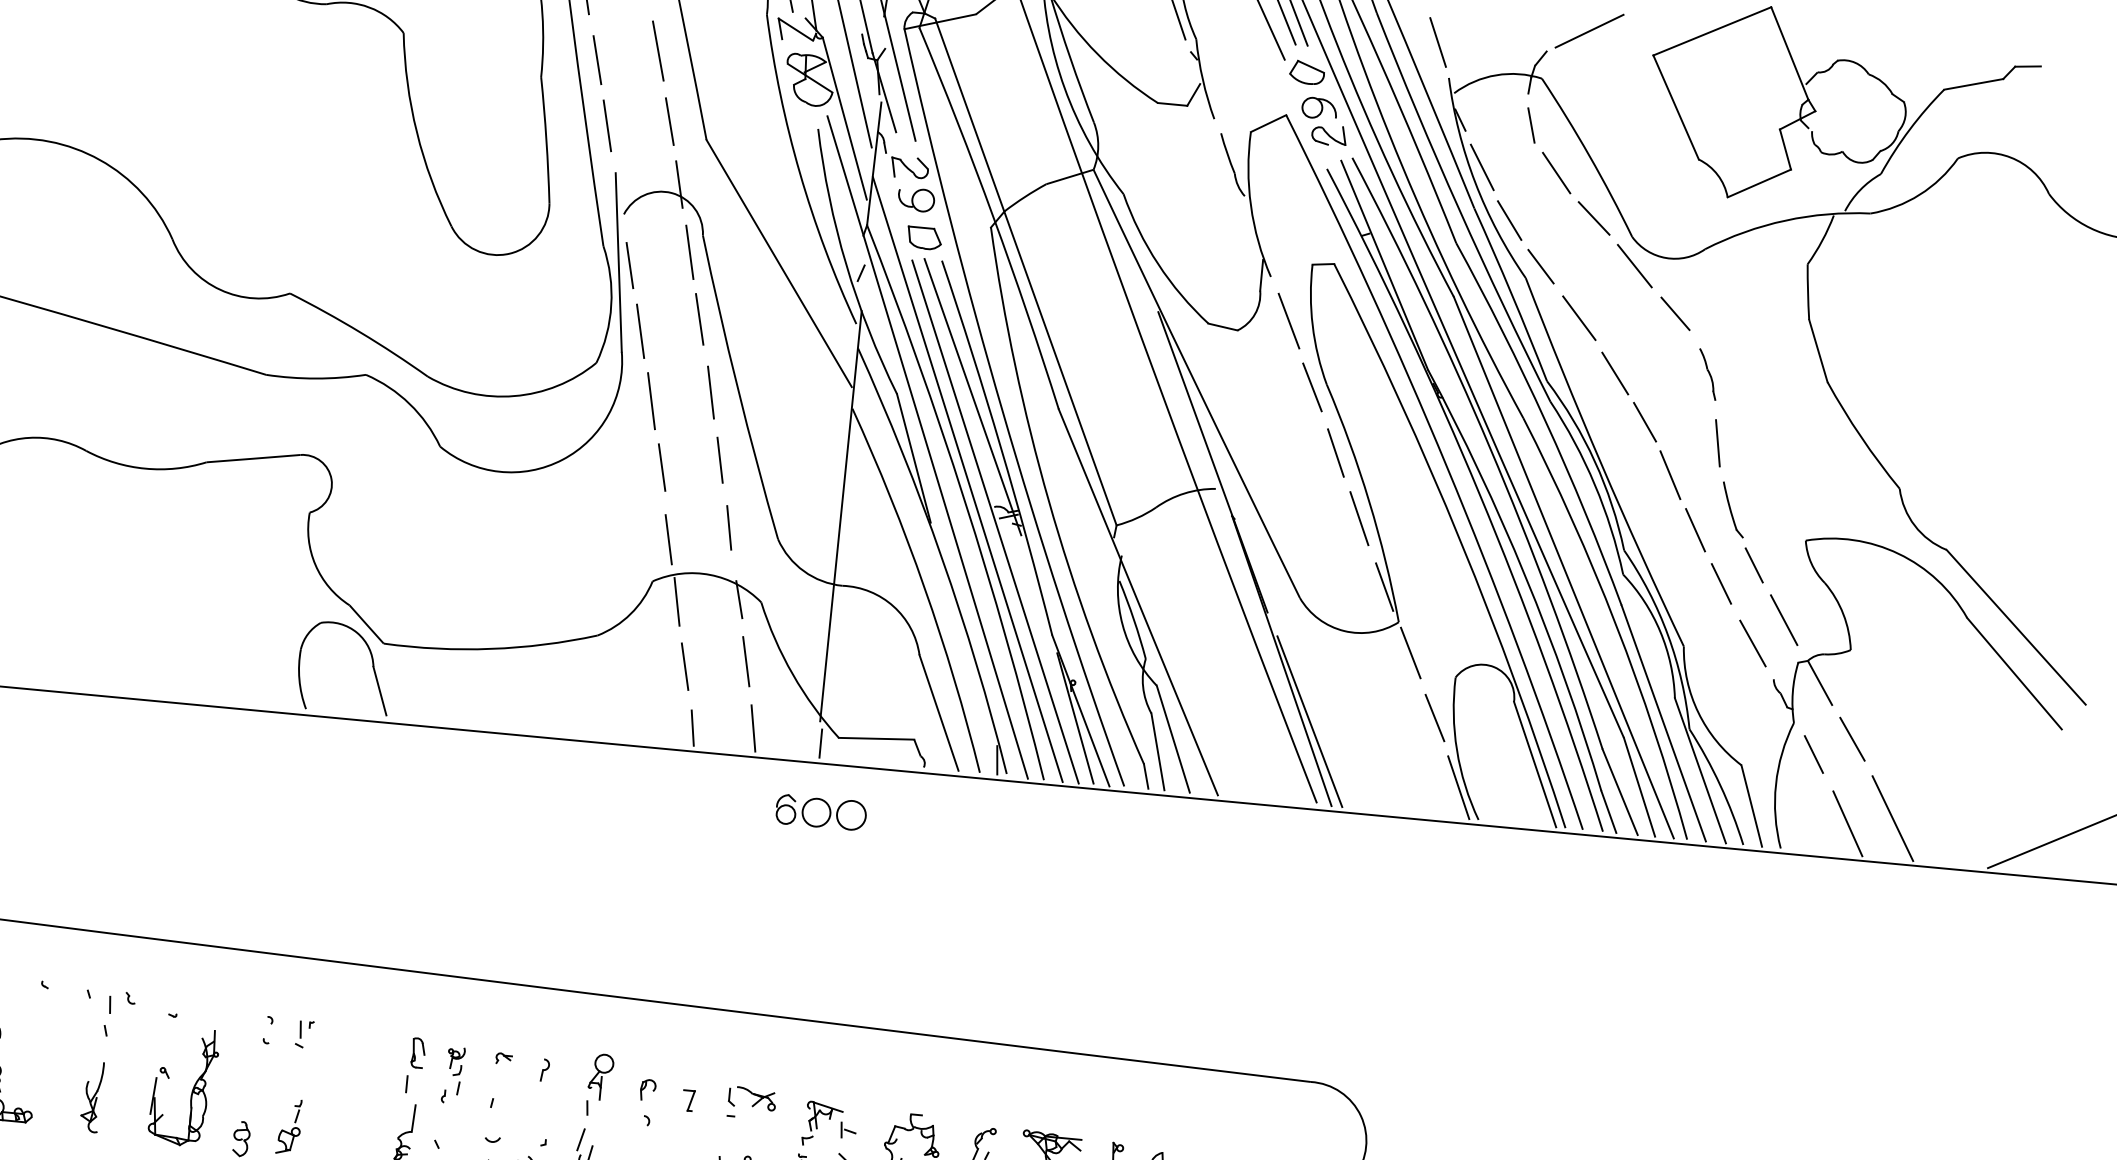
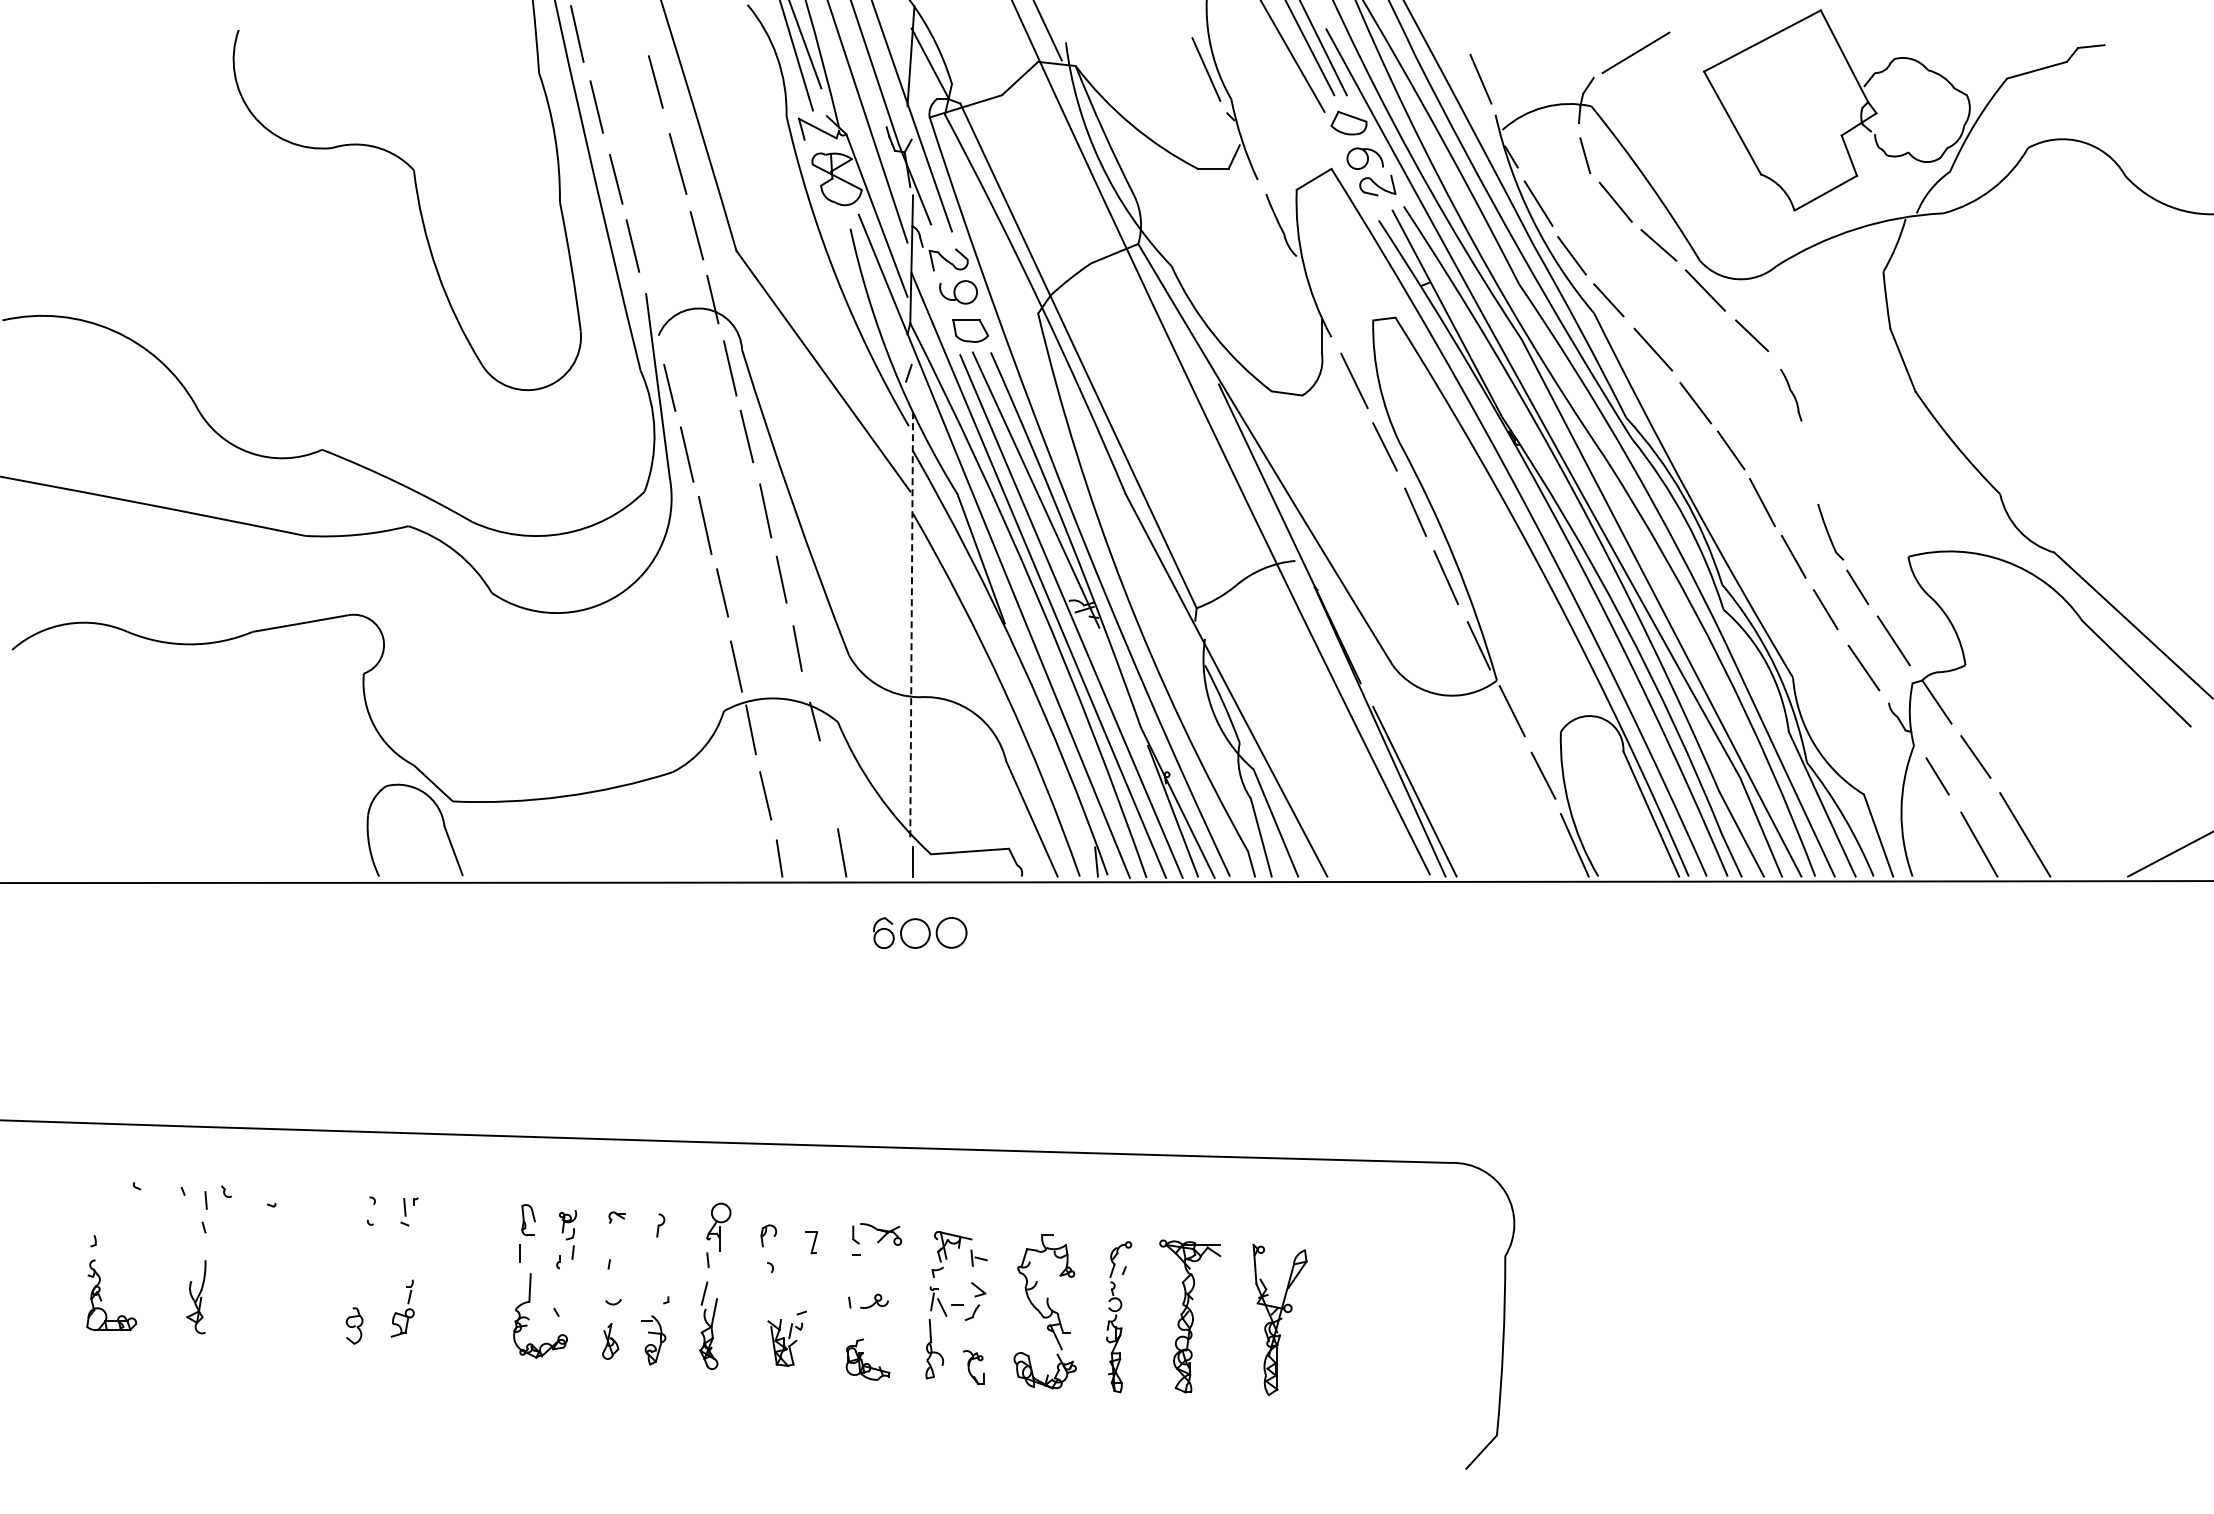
line: (1718, 442) -> (1808, 464), removed
line: (840, 517) -> (911, 626), solid -> dashed
line: (745, 661) -> (827, 784), removed
part: (191, 1091) -> (298, 1281), removed

